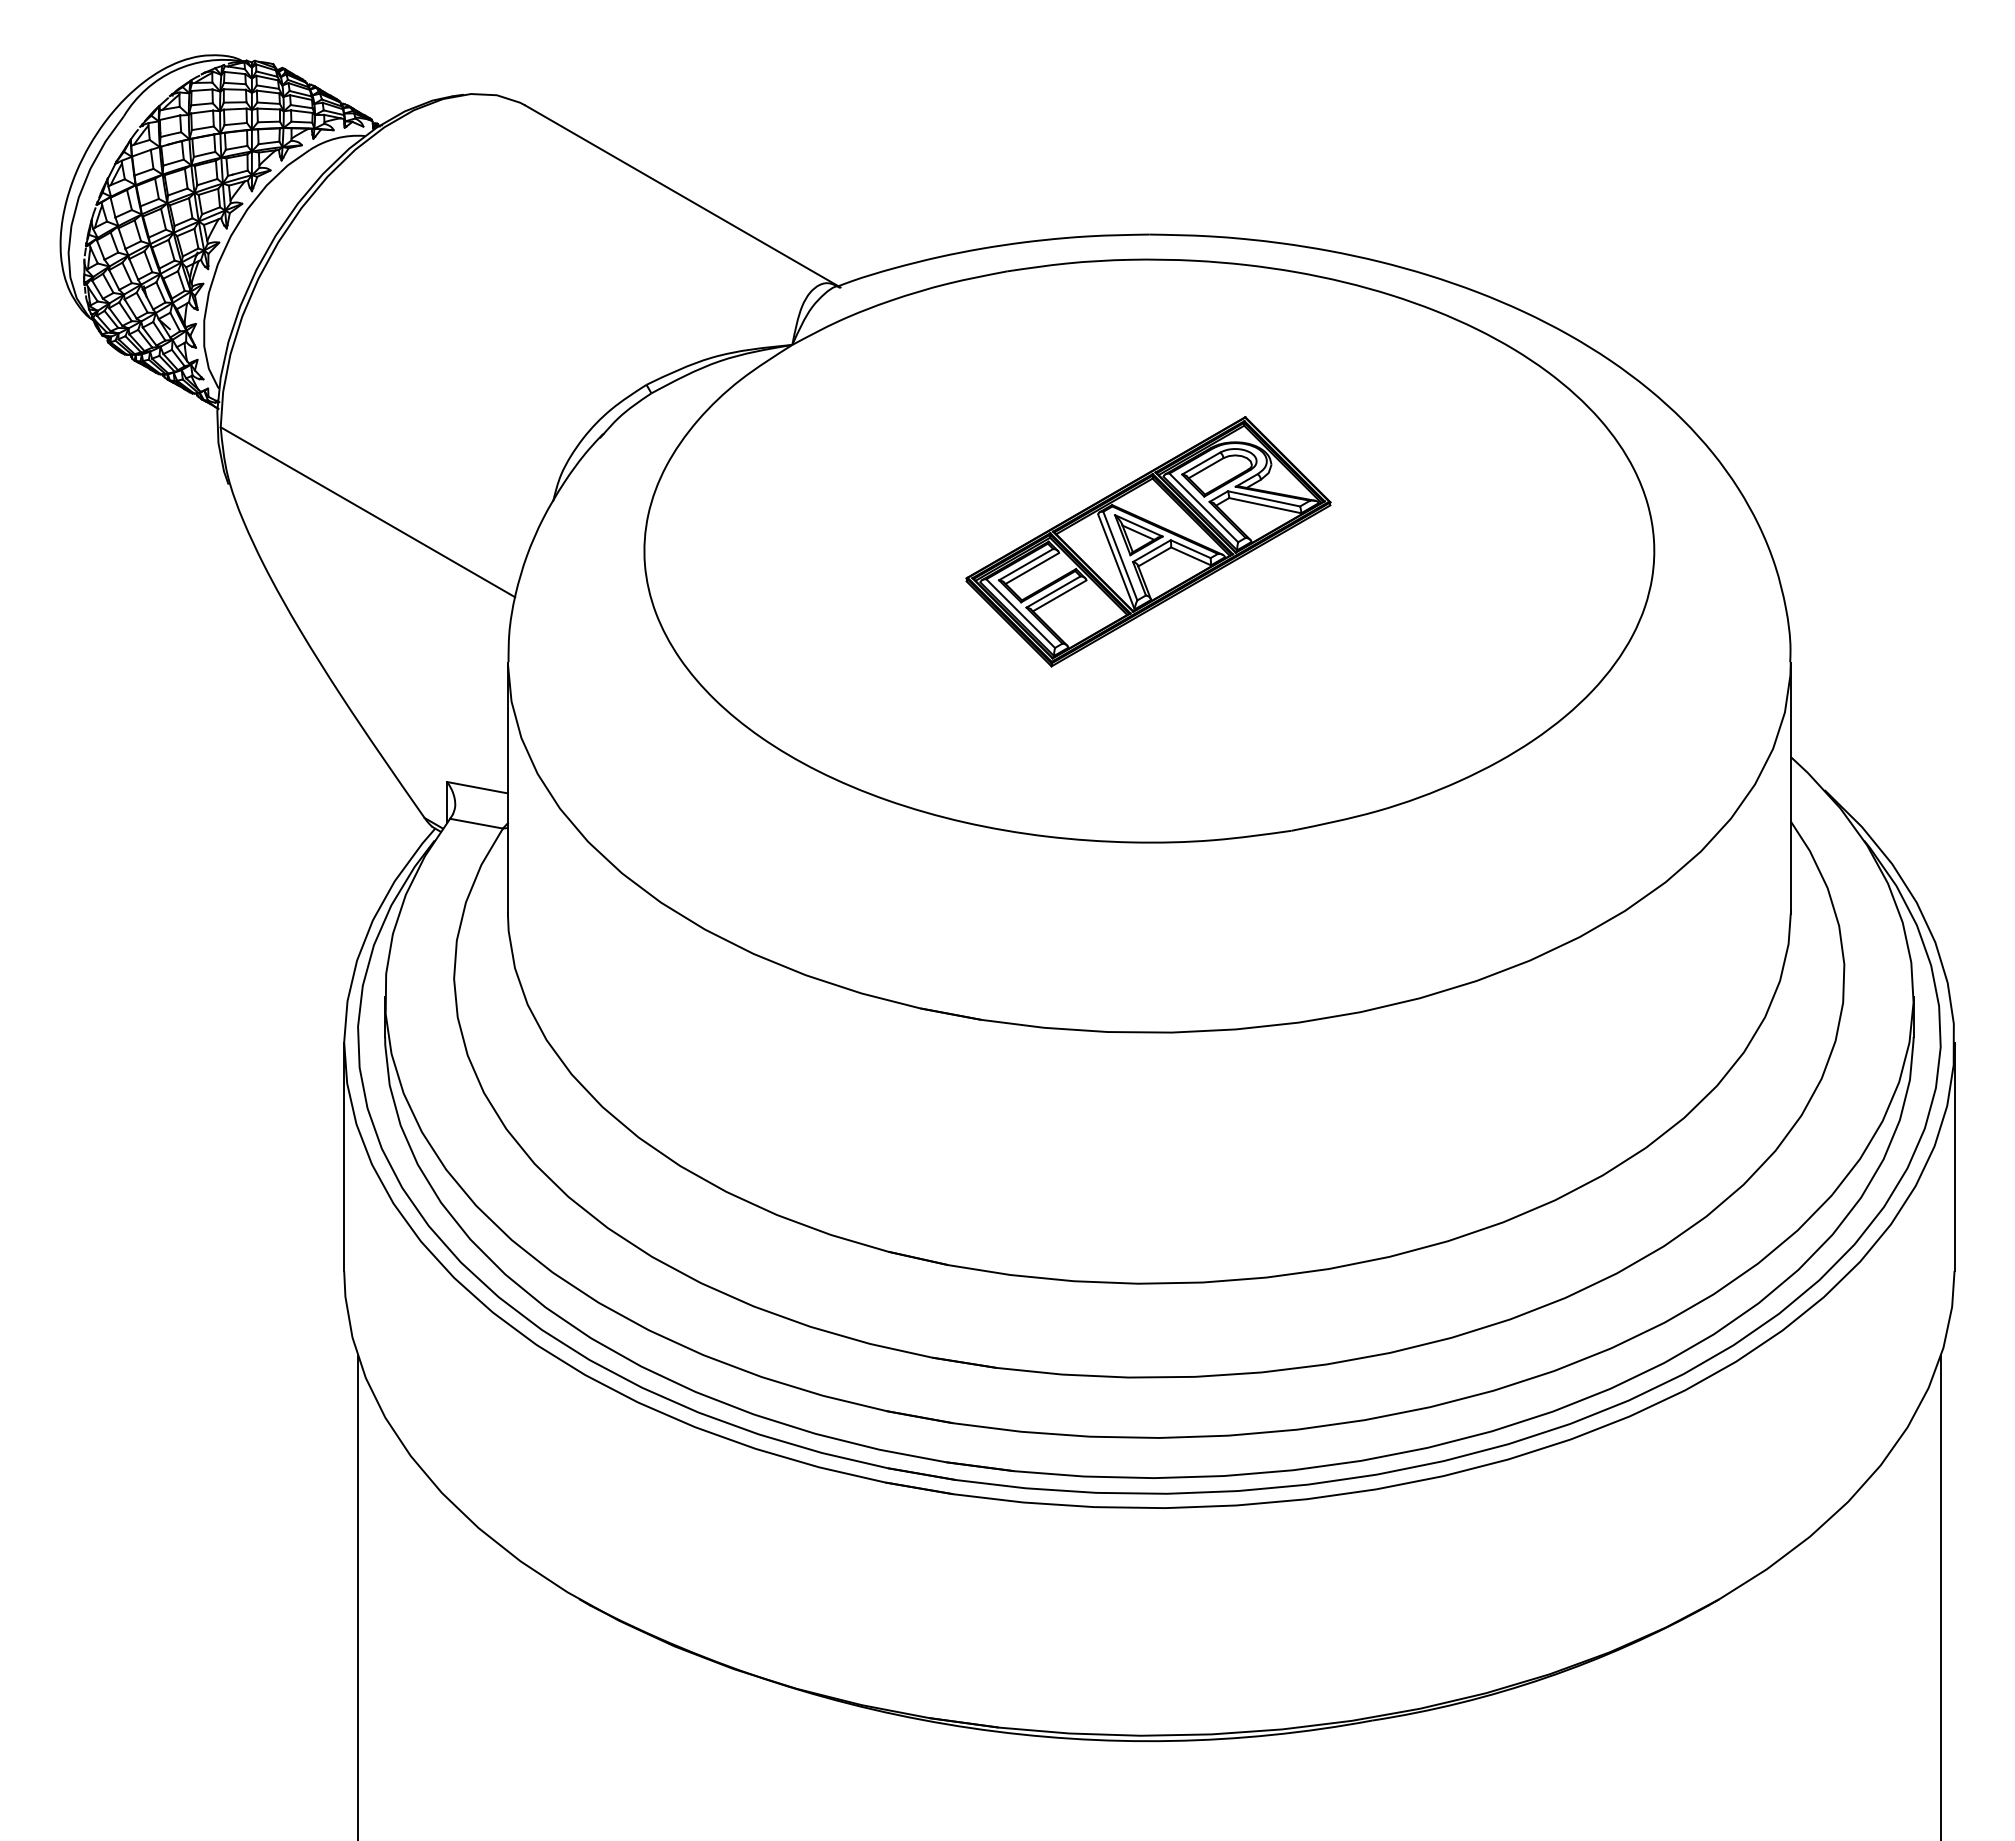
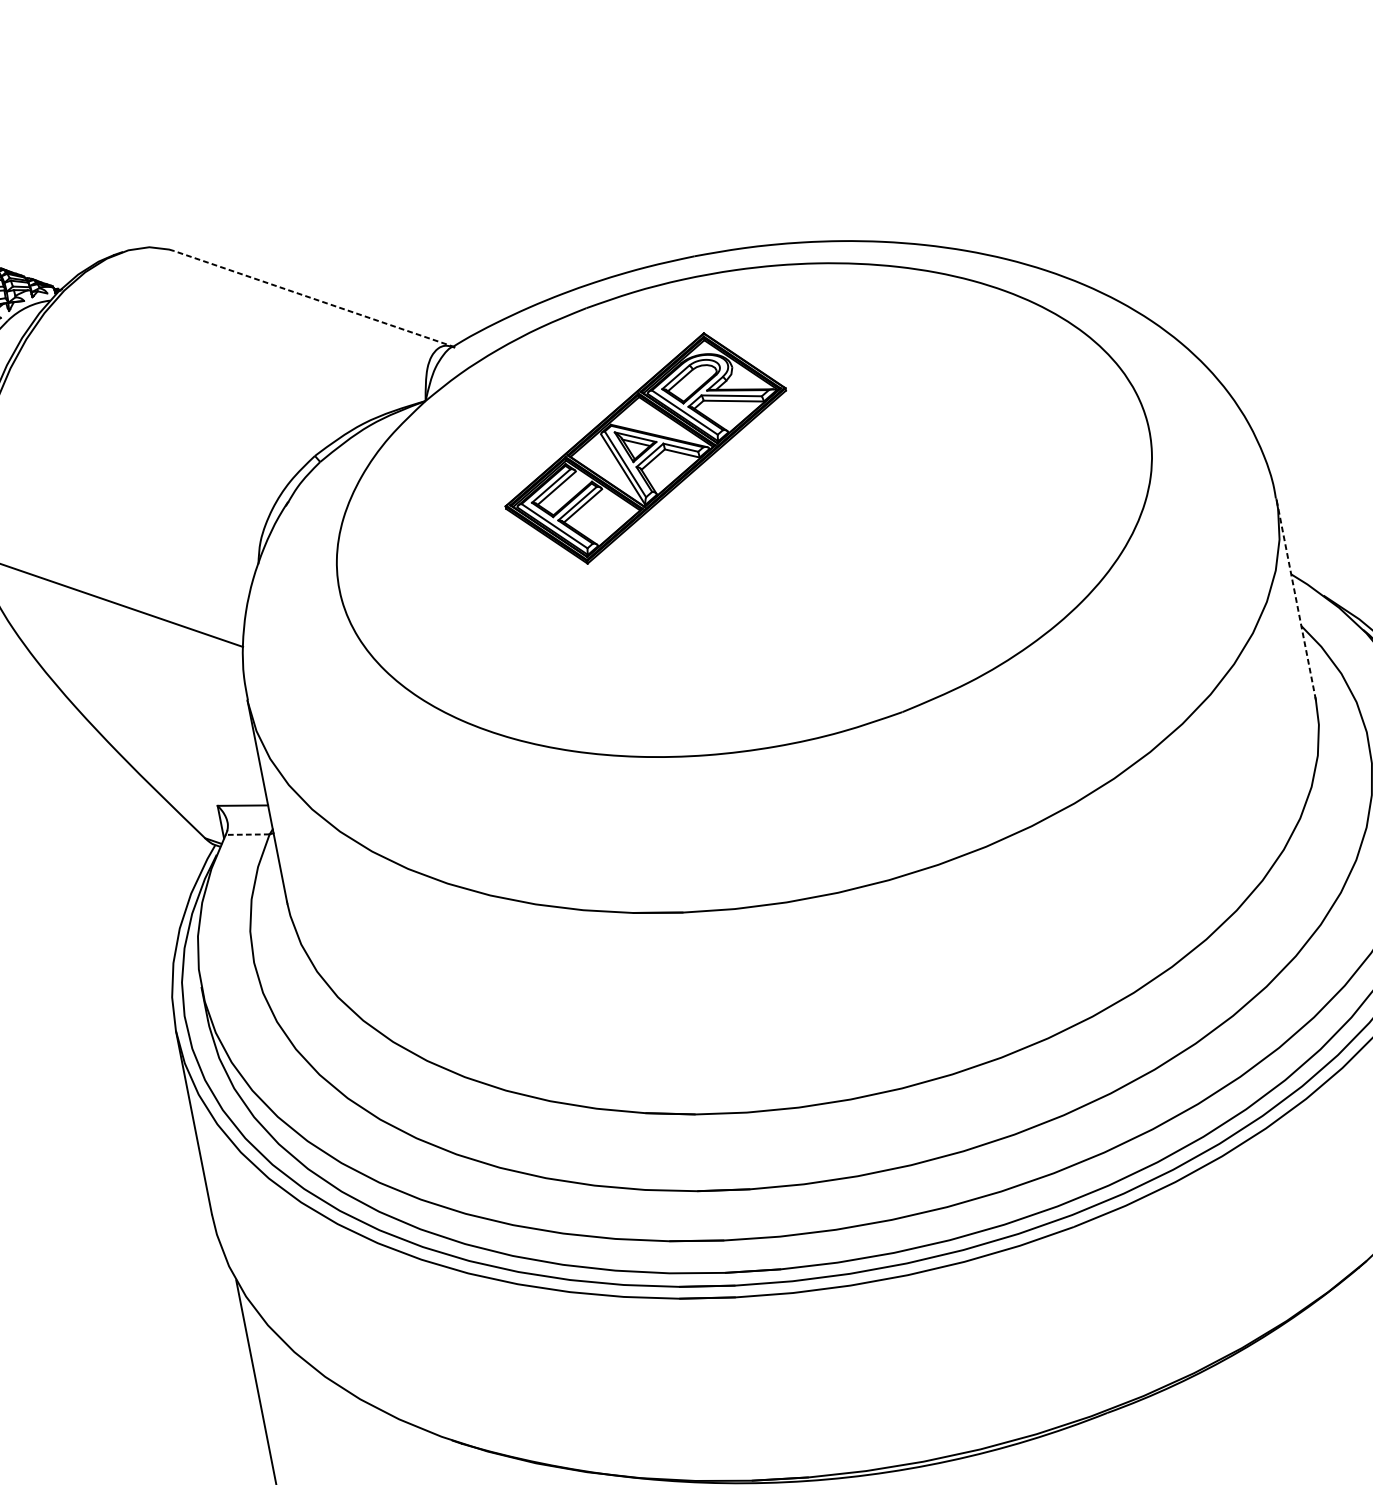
line: (683, 196) -> (314, 299), solid -> dashed
part: (1148, 541) -> (645, 448), moved
line: (1790, 787) -> (1295, 598), solid -> dashed
line: (476, 823) -> (247, 834), solid -> dashed

